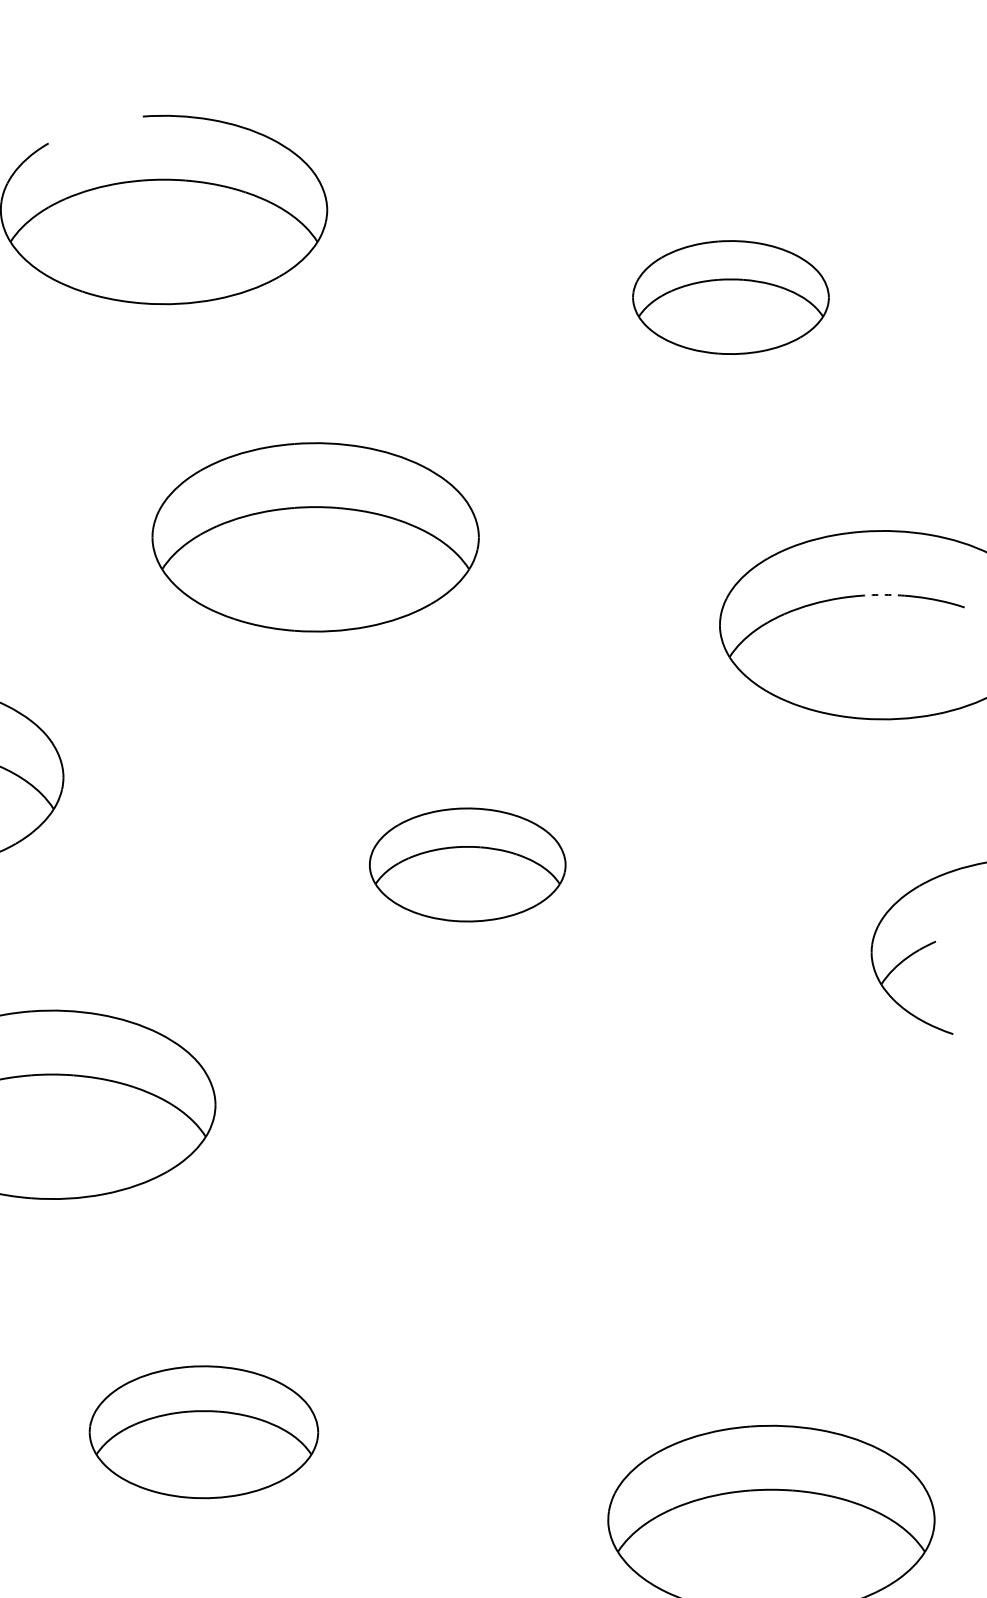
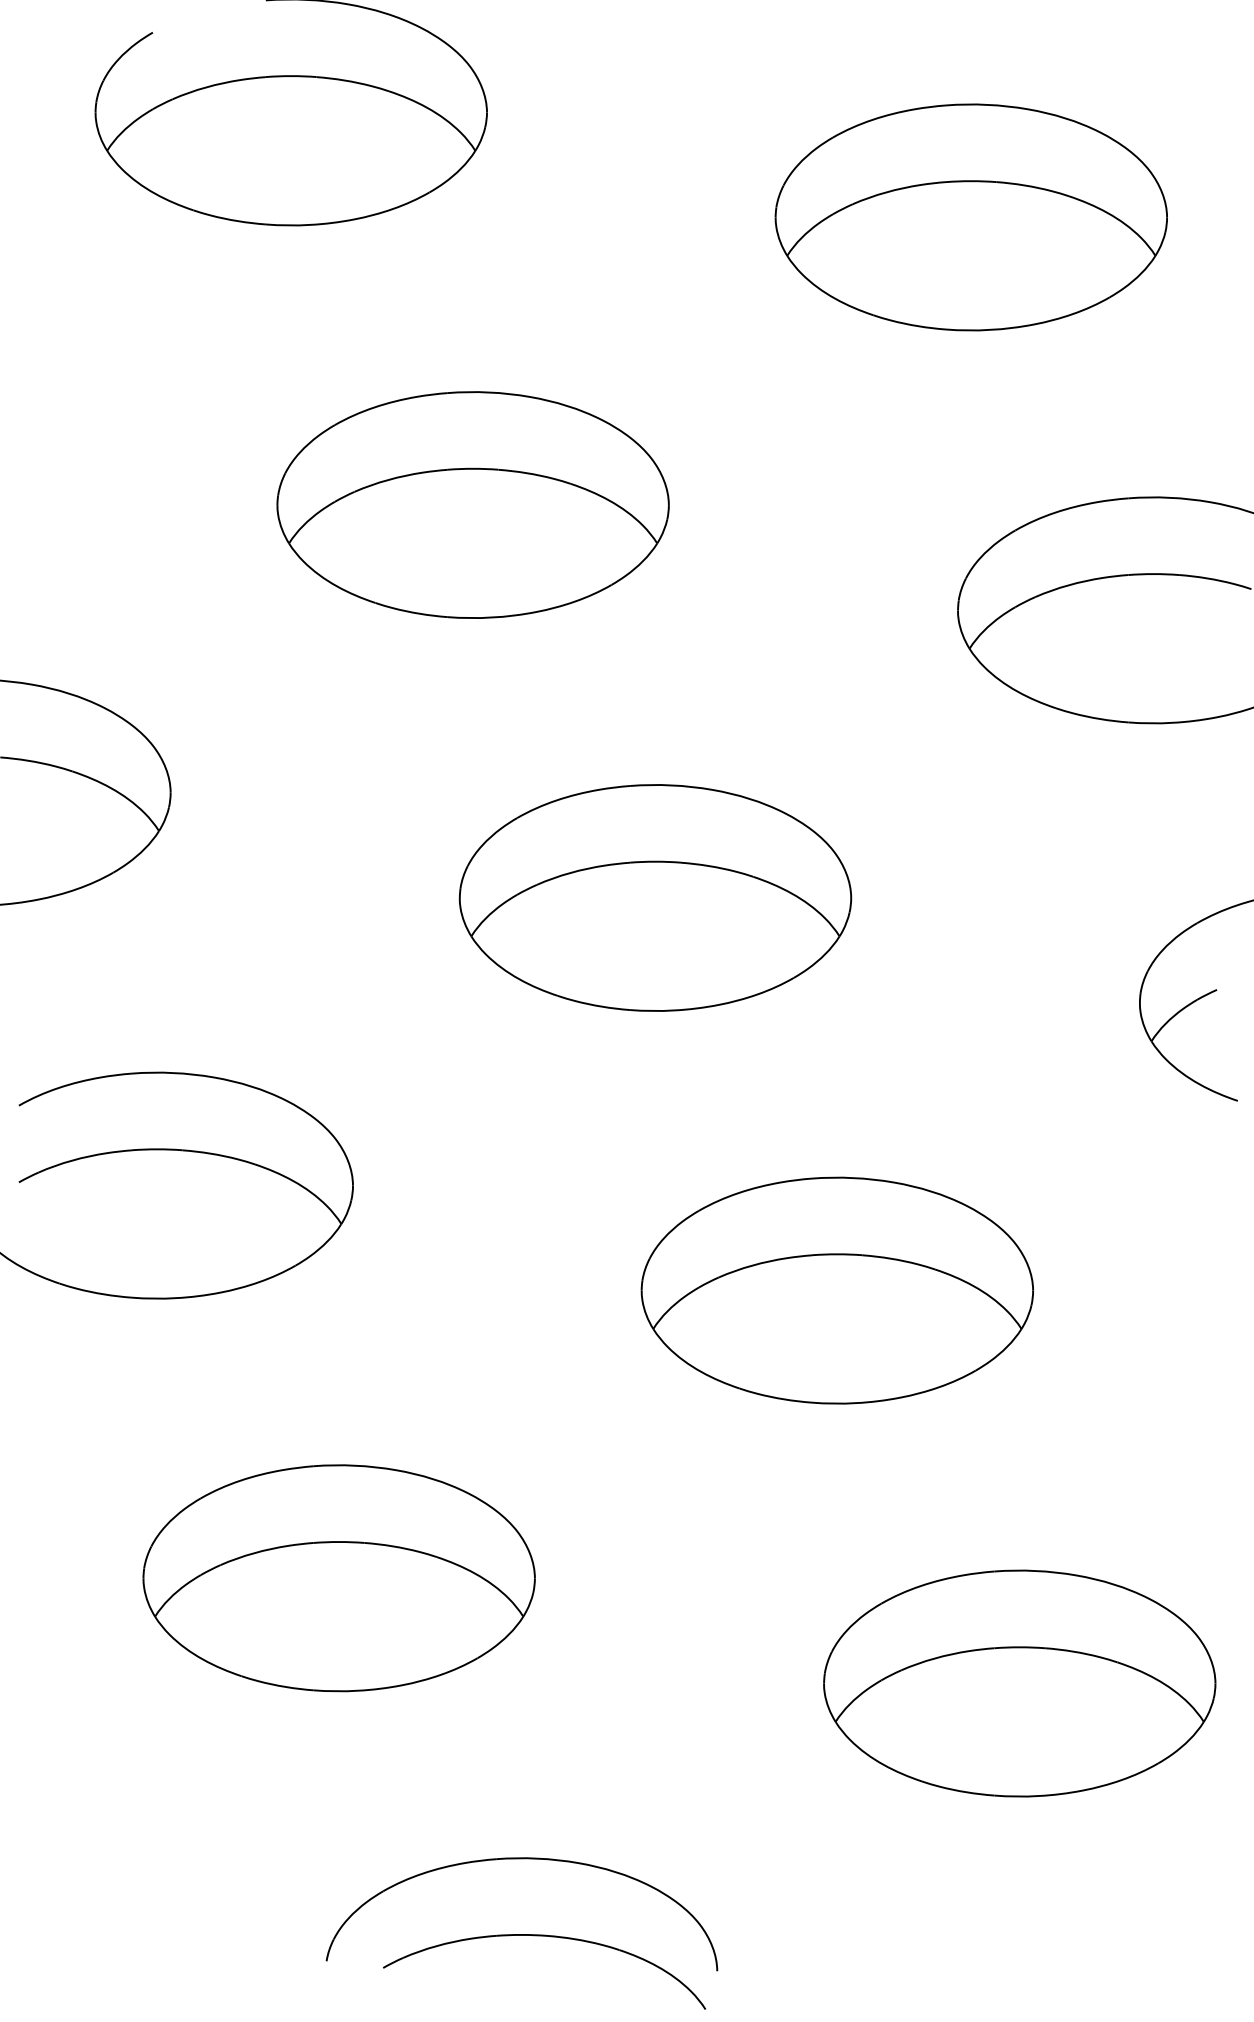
part: (730, 297) -> (970, 217), size x1.67
arc: (882, 595) -> (1153, 574), dashed -> solid
part: (467, 864) -> (655, 897), size x1.67
part: (618, 1192) -> (836, 1290), added
part: (203, 1432) -> (338, 1578), size x1.43

